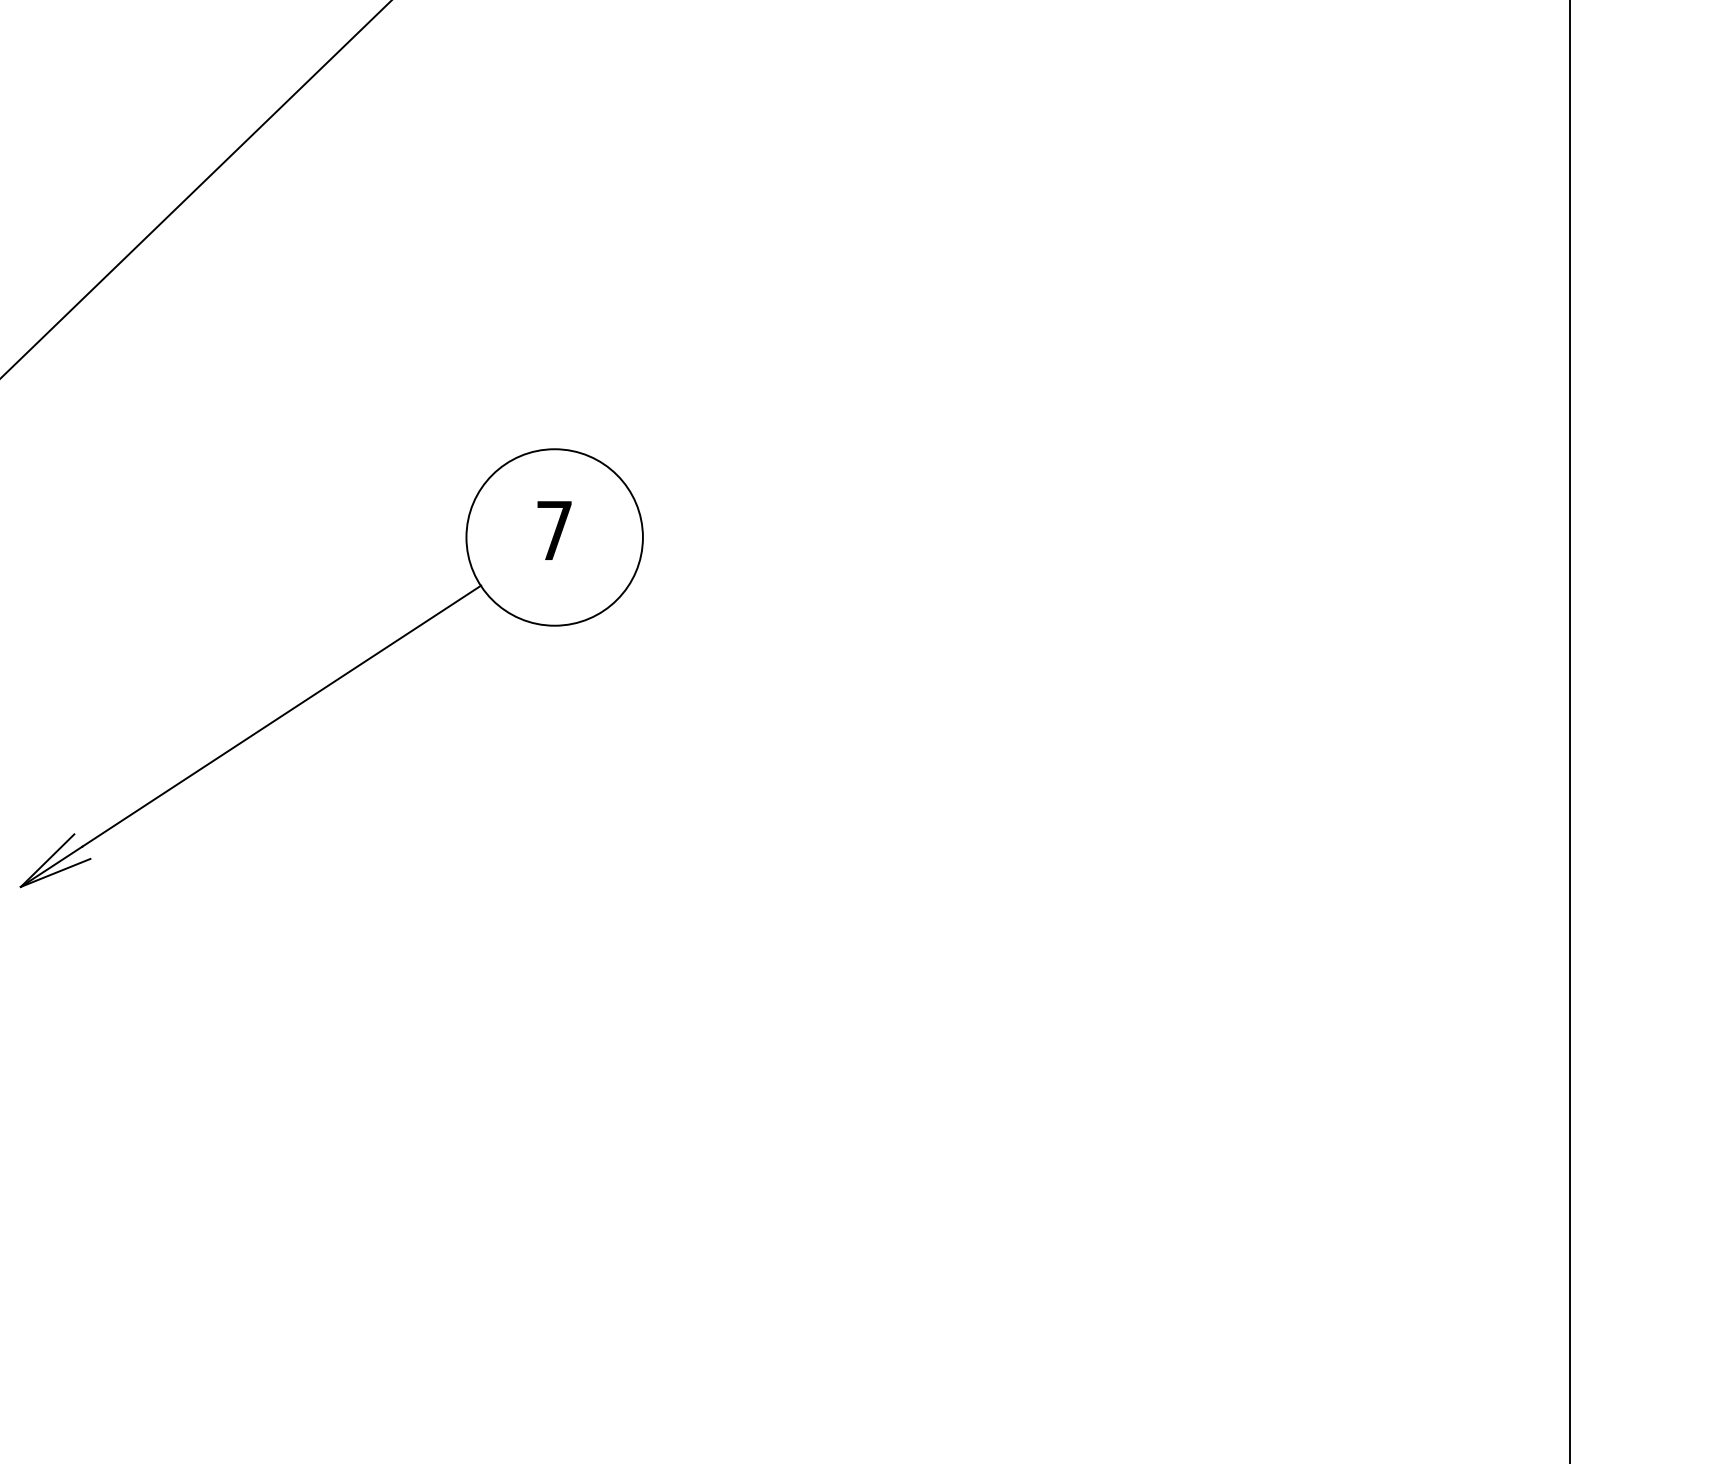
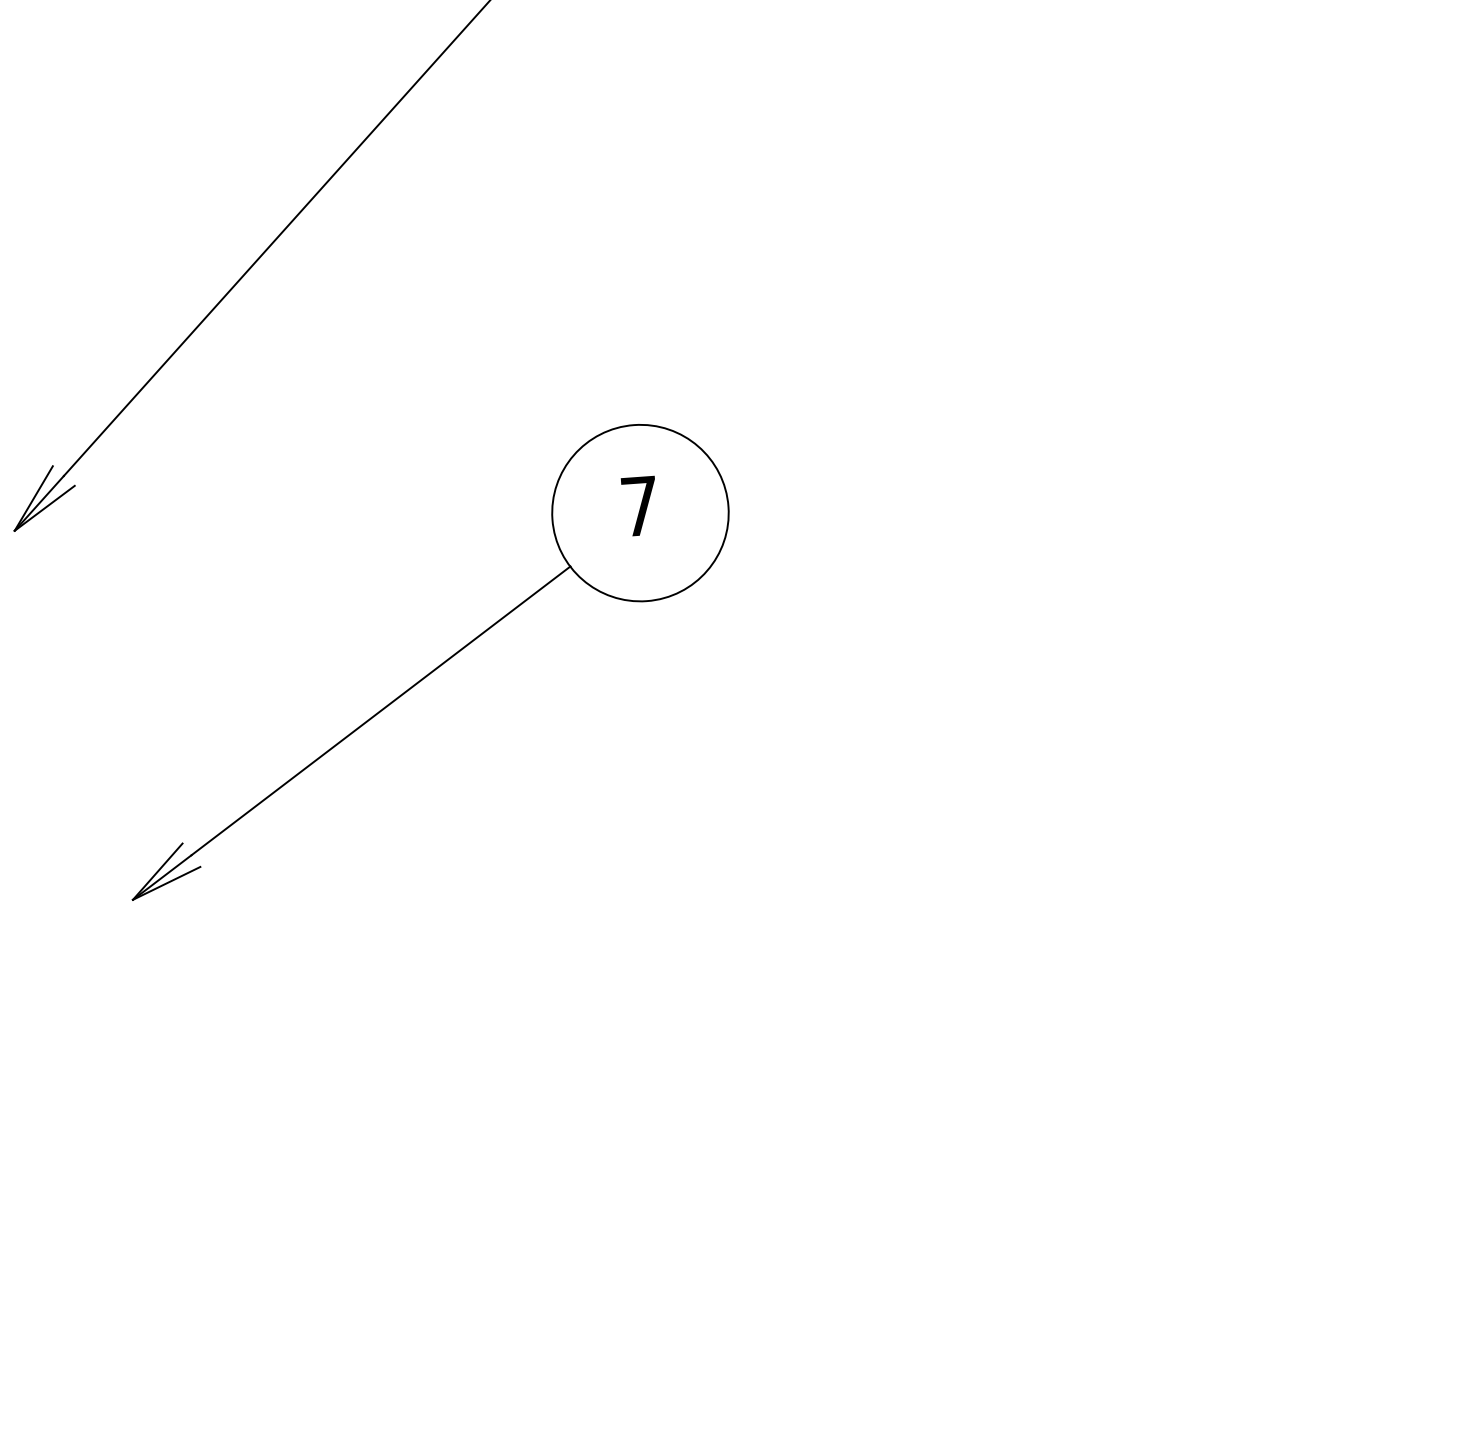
part: (338, 677) -> (434, 668), moved

